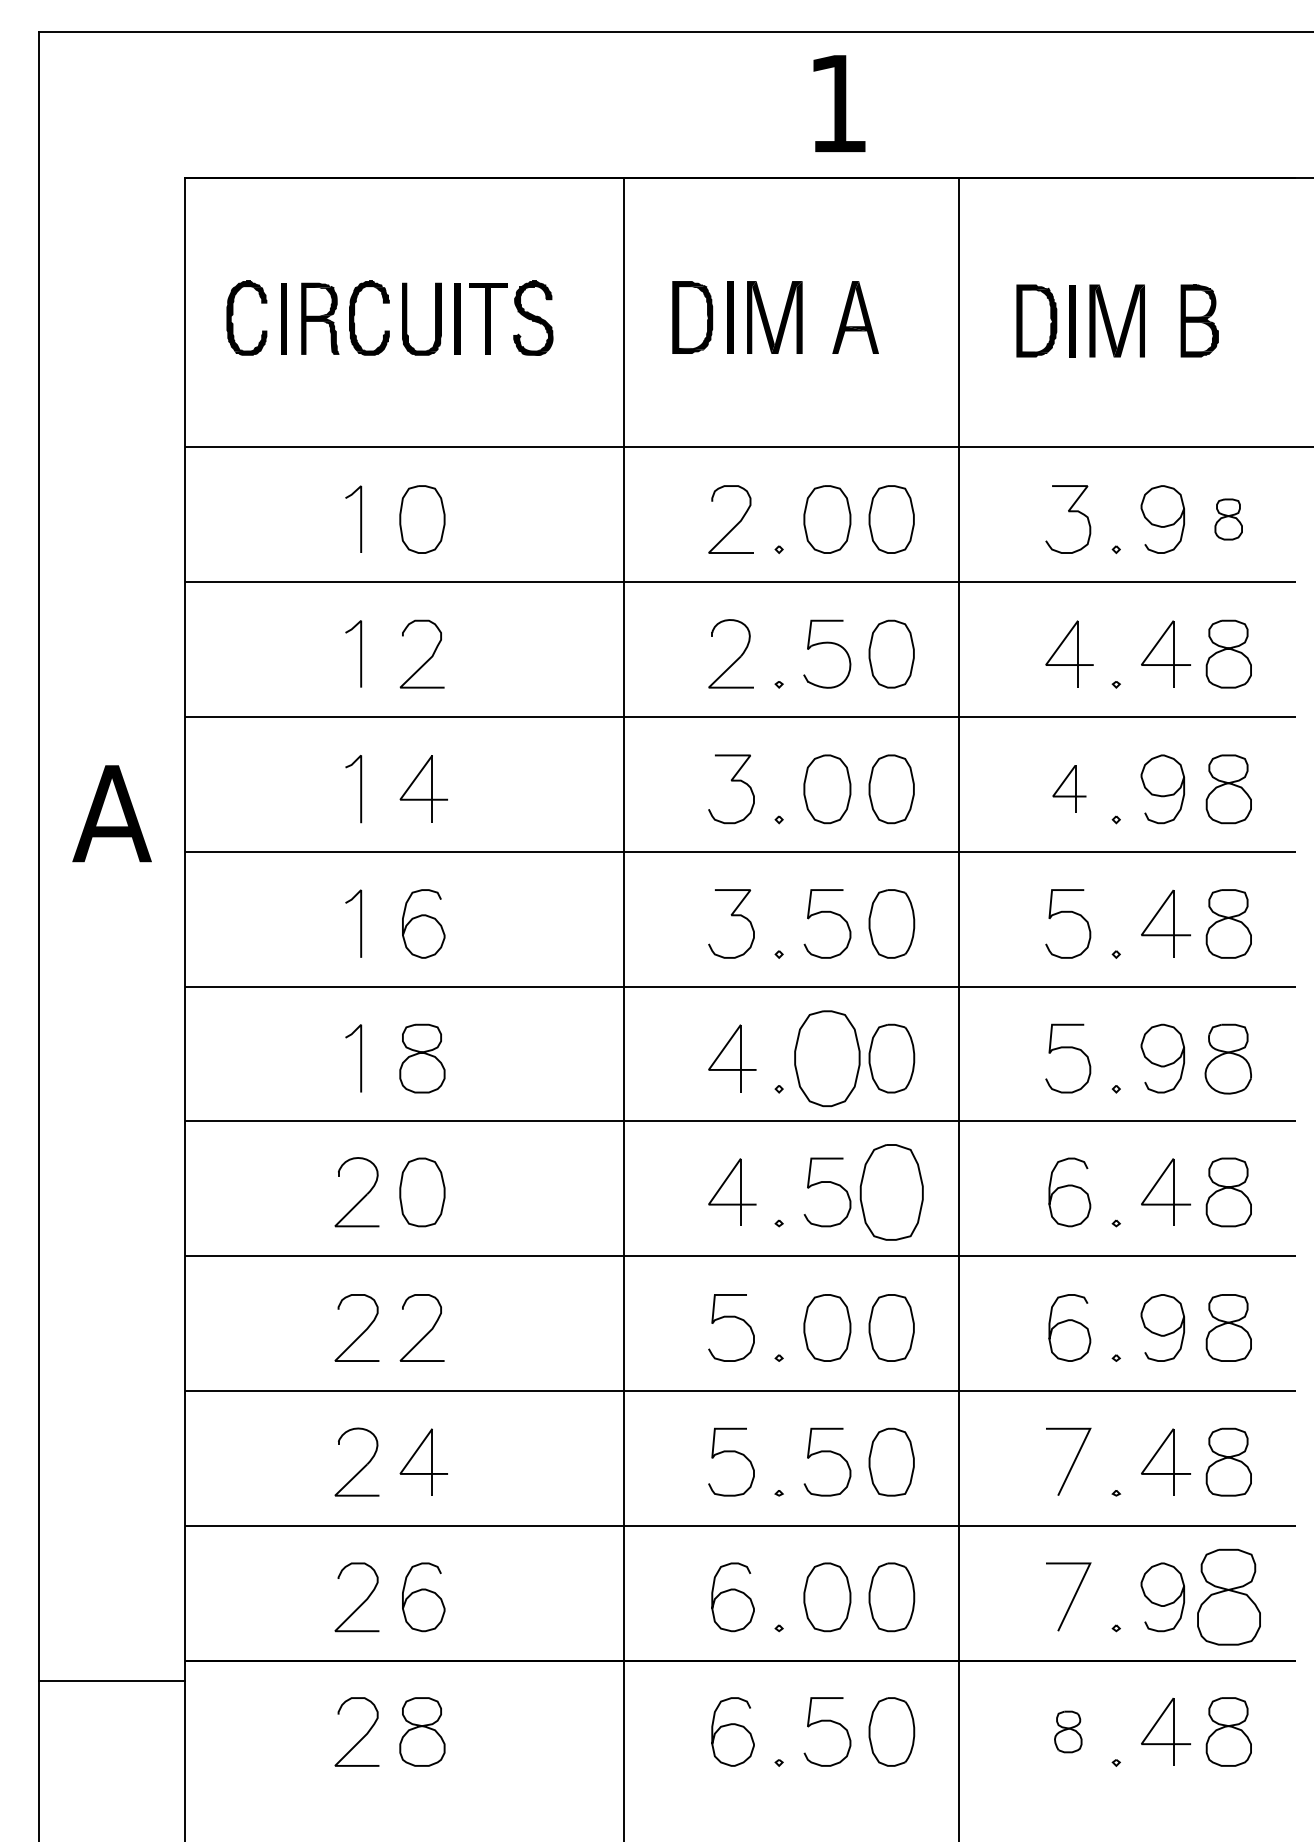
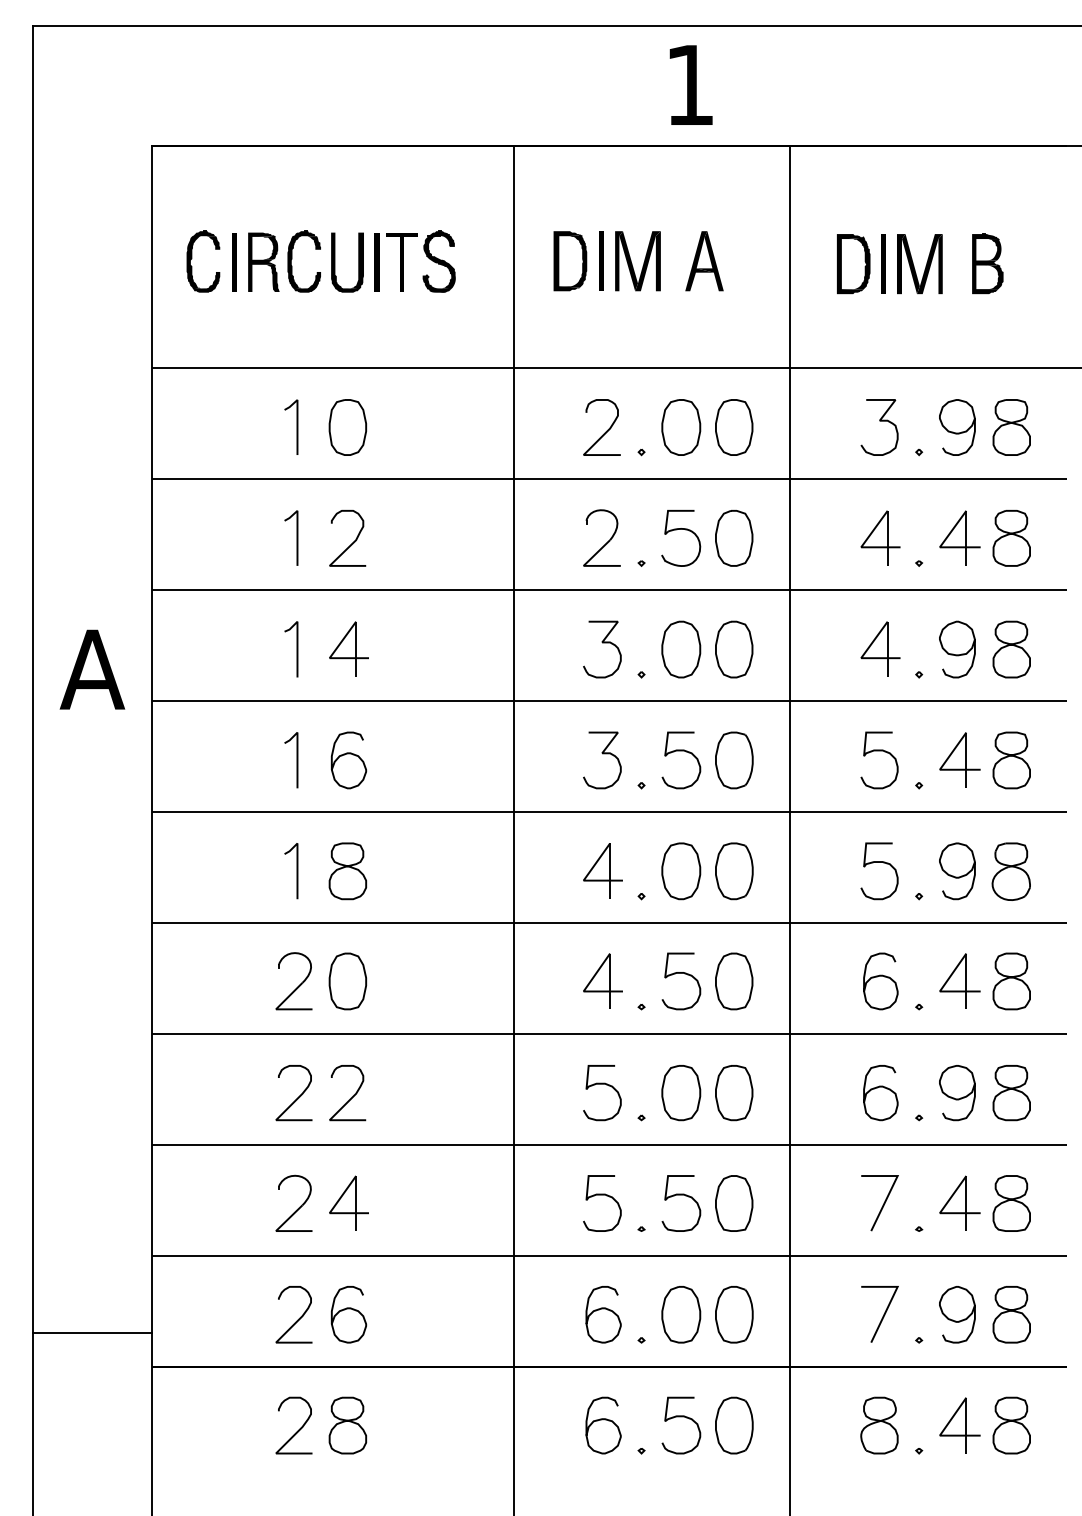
part: (1228, 519) -> (1011, 427), size x1.67
part: (1069, 788) -> (880, 648), size x1.43
part: (827, 1058) -> (681, 871), size x0.71
part: (891, 1192) -> (734, 981), size x0.71
part: (1228, 1597) -> (1011, 1314), size x0.71
line: (111, 1681) -> (91, 1333), moved
part: (1068, 1731) -> (879, 1425), size x1.67

